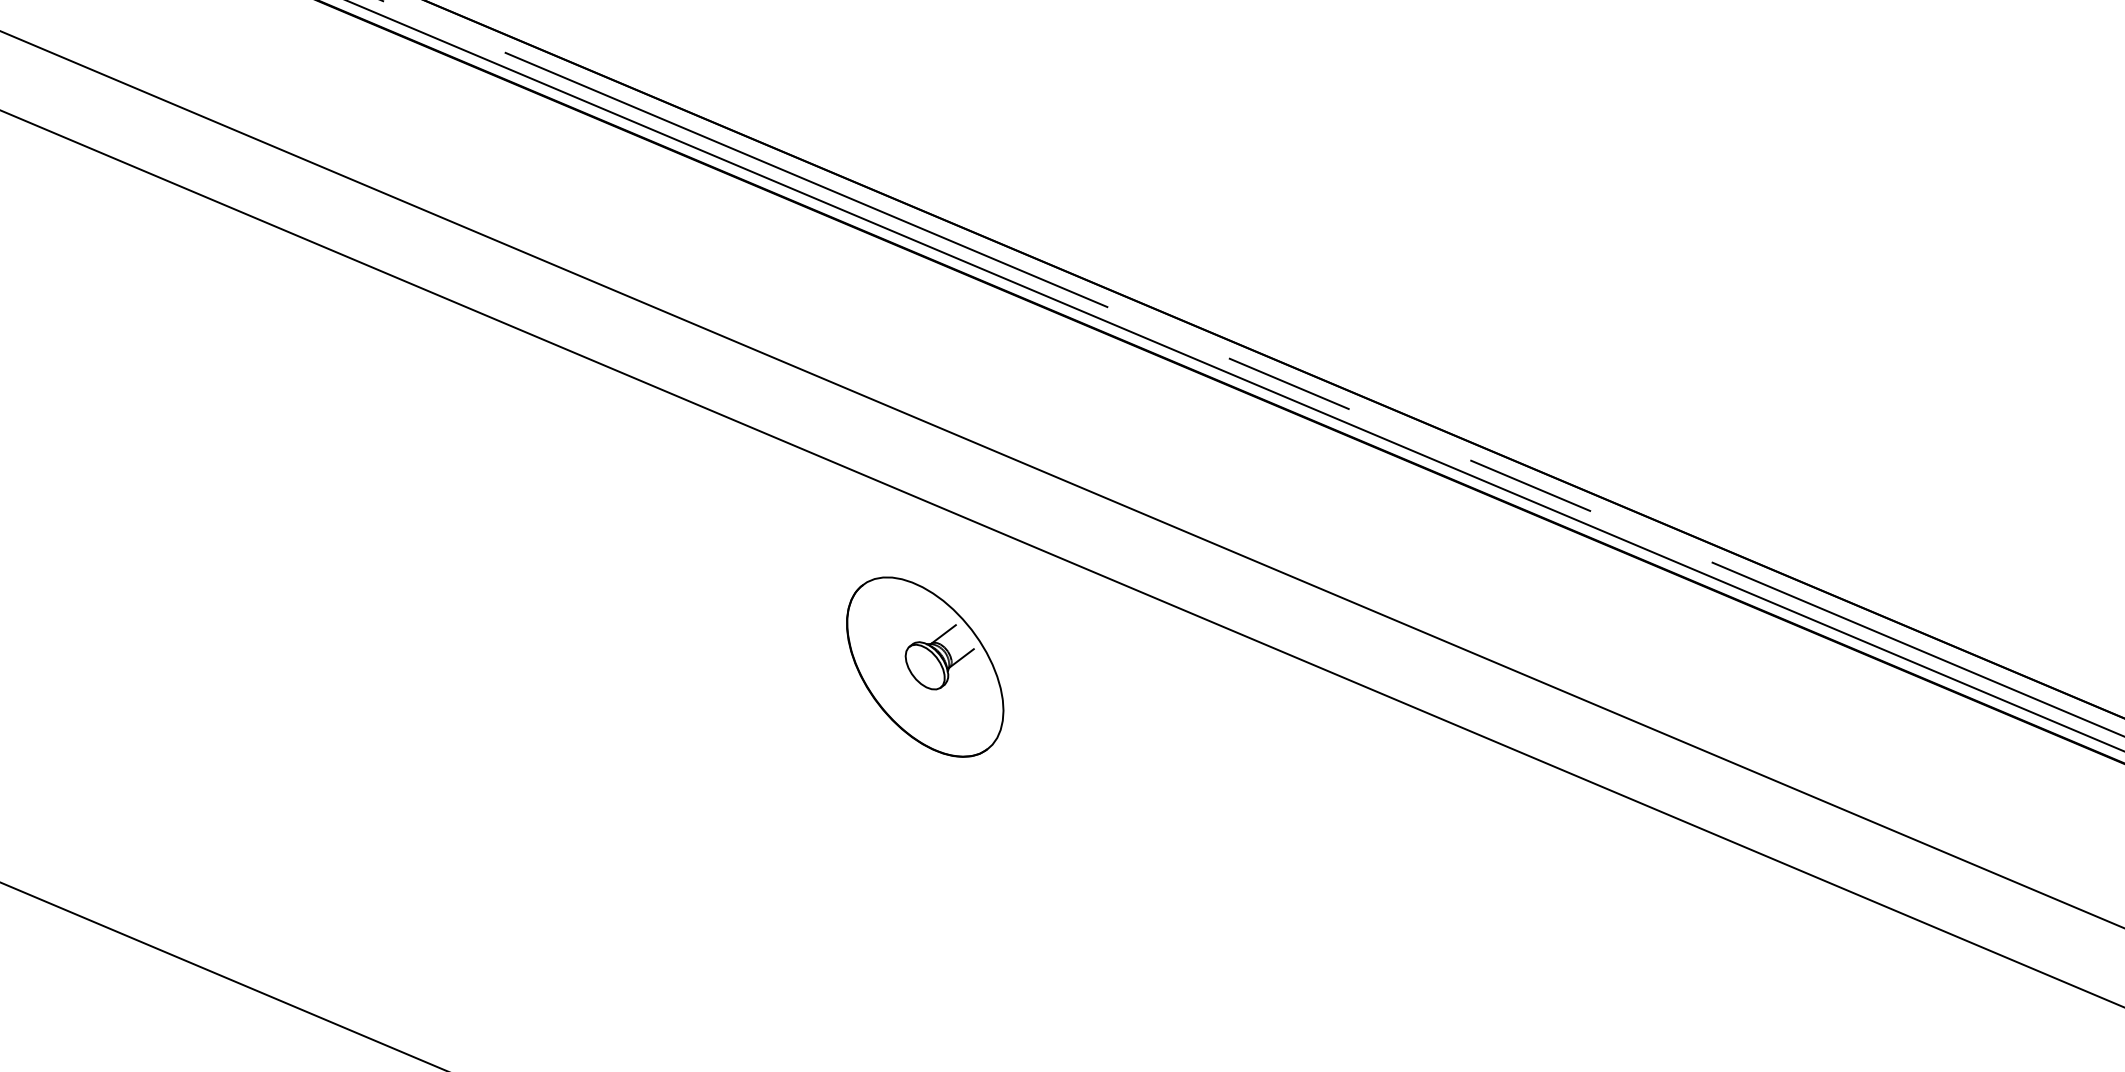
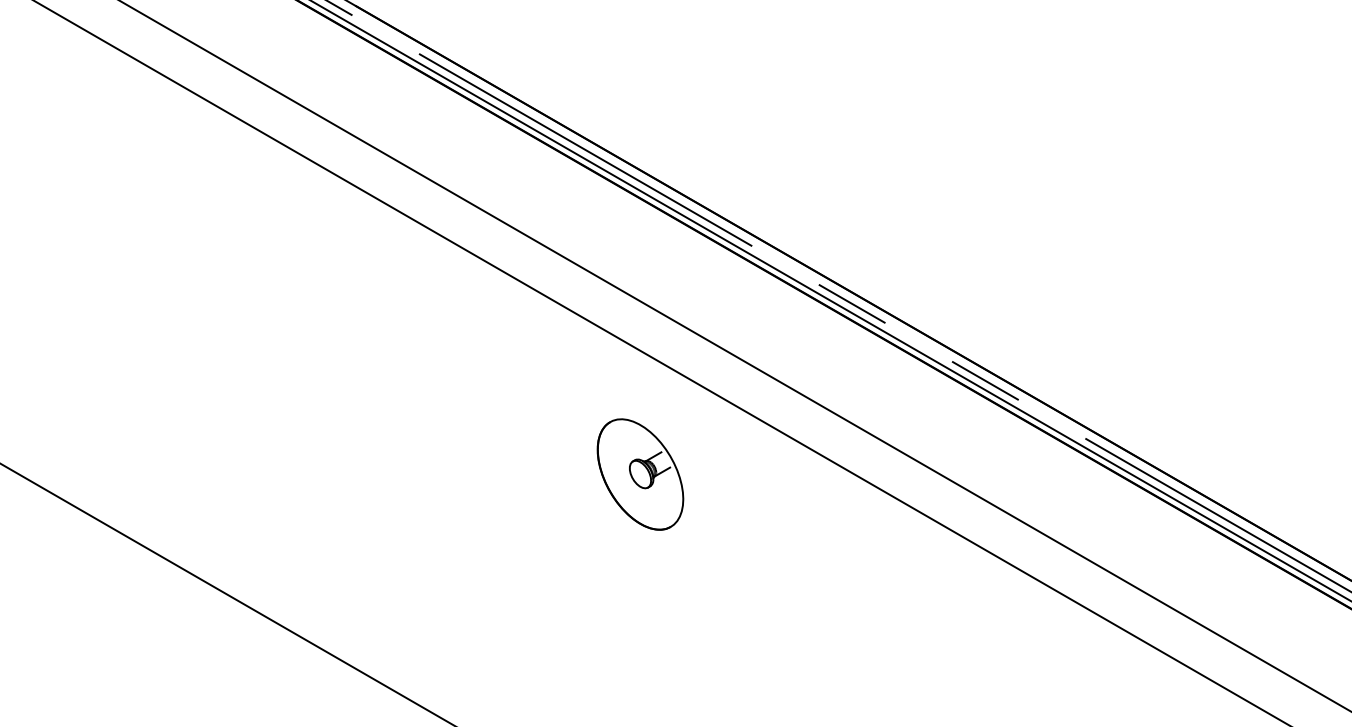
part: (925, 667) -> (640, 474), moved

